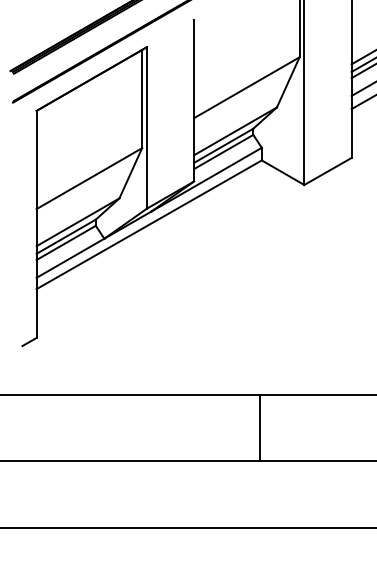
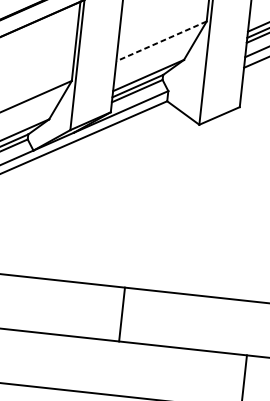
line: (246, 87) -> (161, 41), solid -> dashed
line: (259, 427) -> (121, 314), moved

